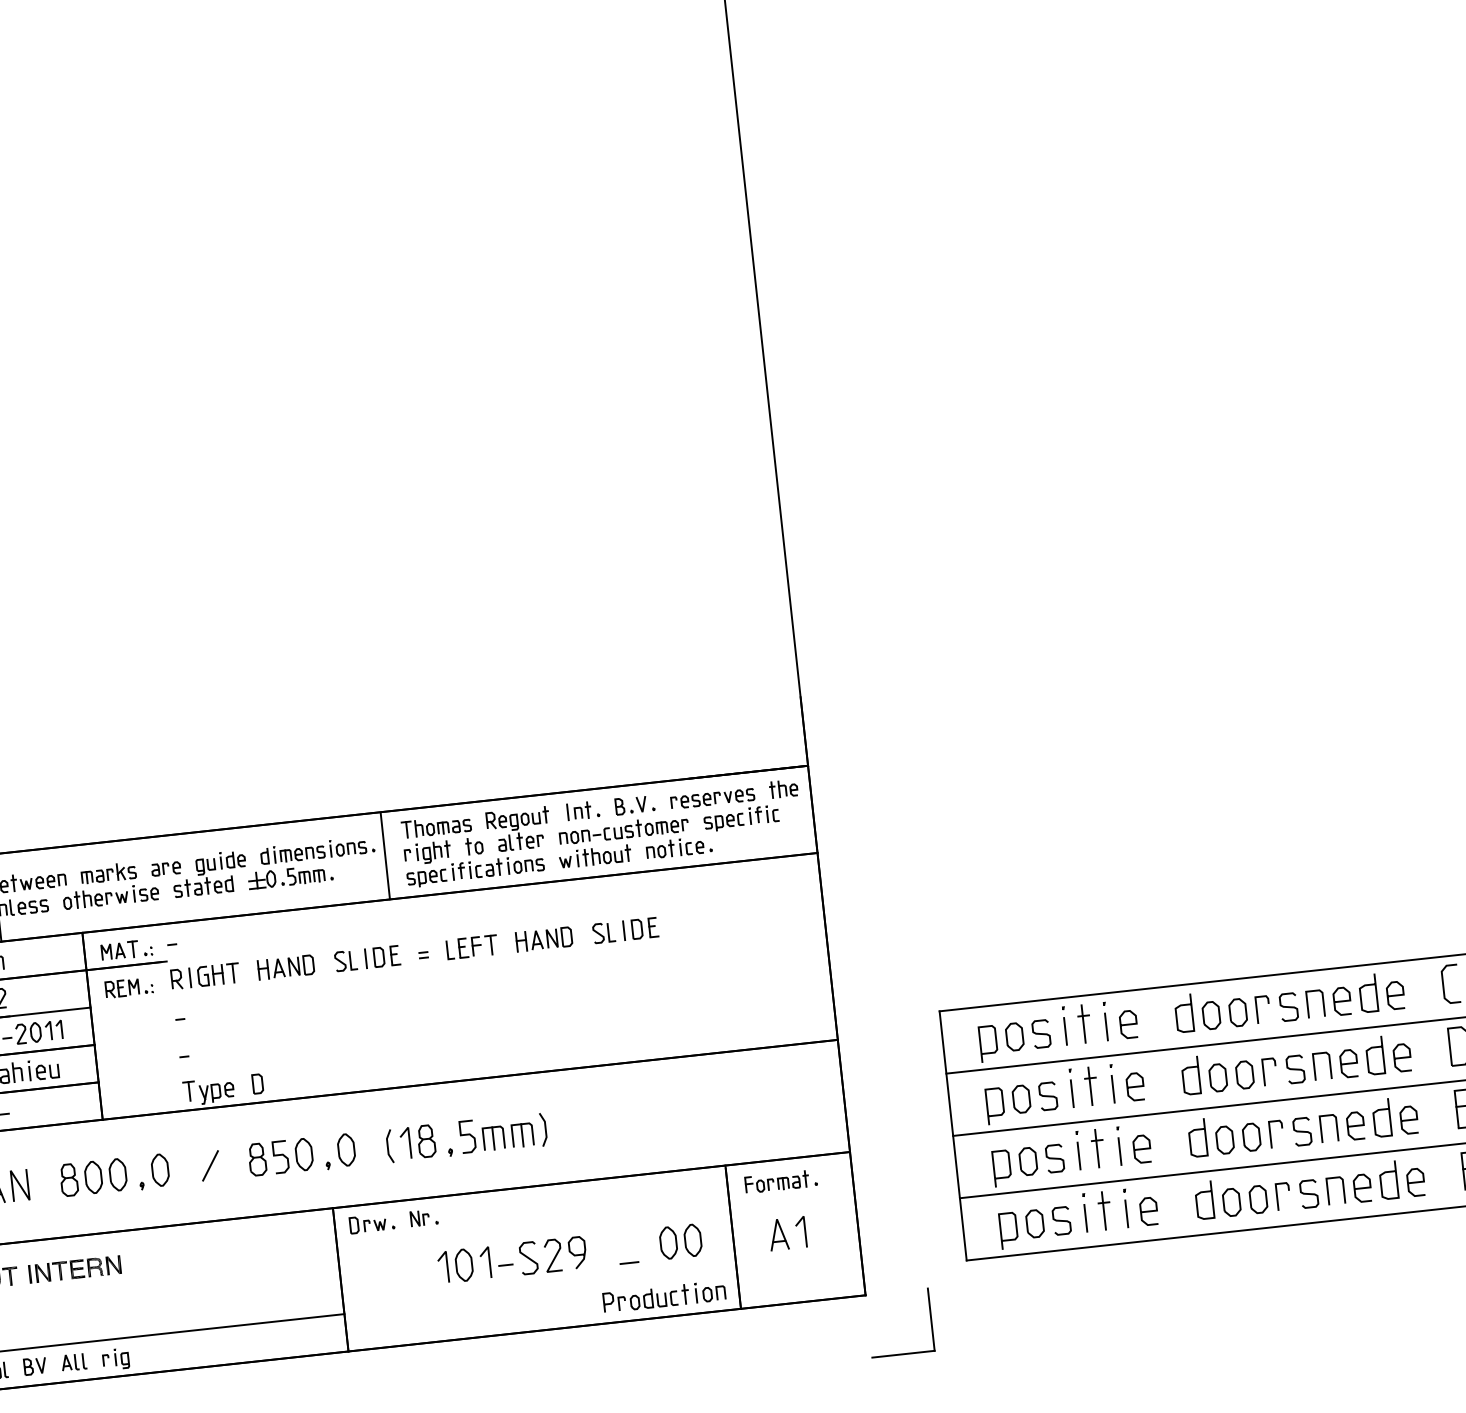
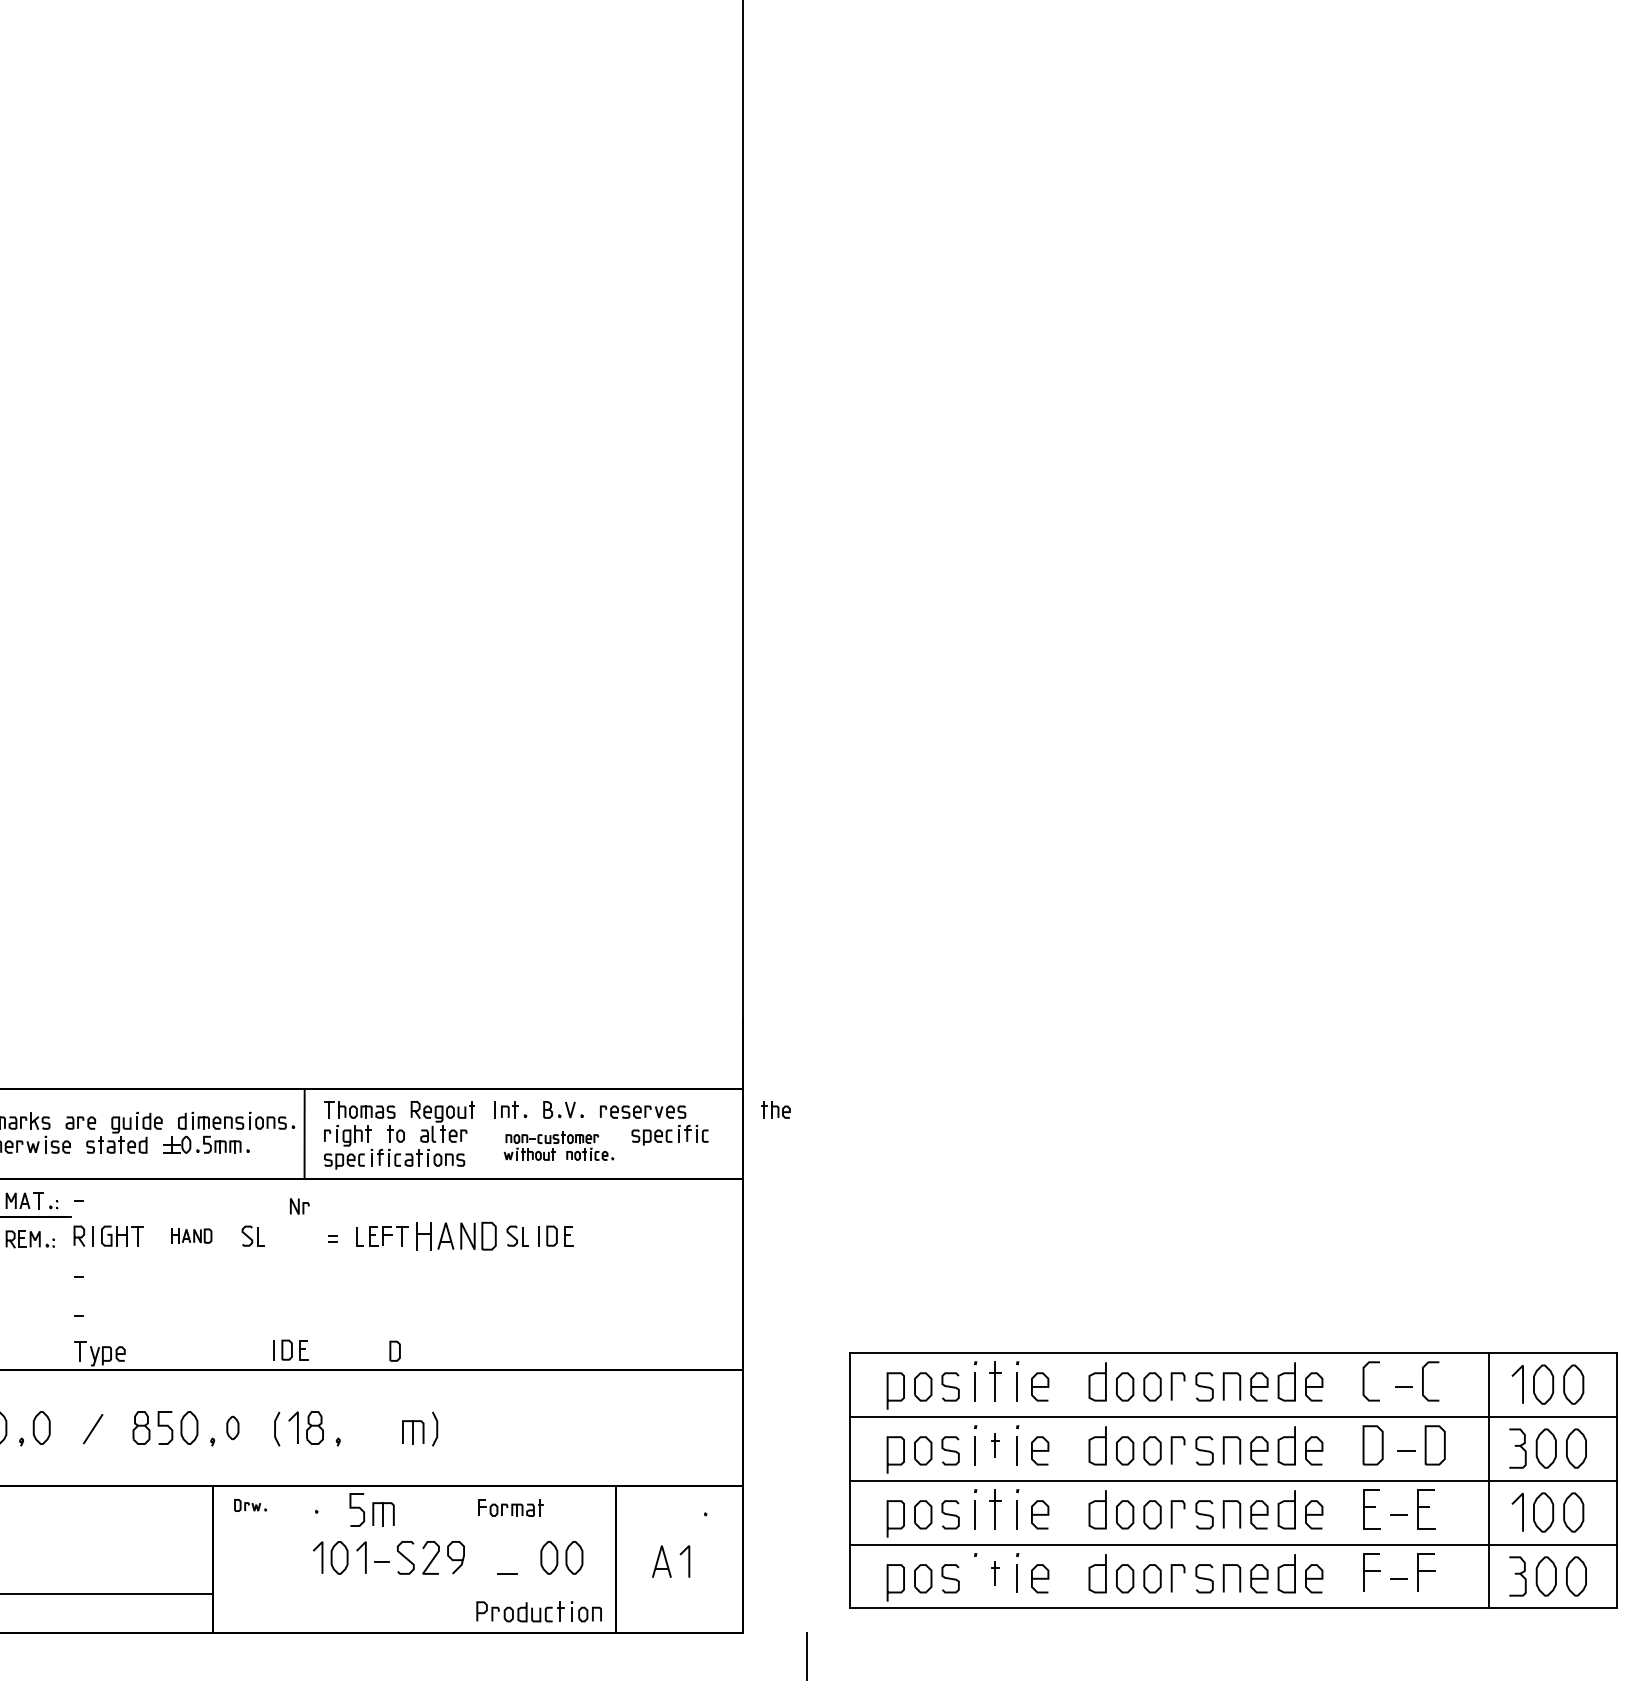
part: (783, 788) -> (775, 1109), moved
part: (633, 840) -> (558, 1145), size x0.7
part: (544, 938) -> (456, 1235), size x1.4
part: (382, 956) -> (290, 1349), moved
part: (285, 966) -> (191, 1235), size x0.7
part: (257, 1083) -> (394, 1350), moved
part: (1091, 1086) -> (995, 1445), size x0.6
part: (481, 1134) -> (371, 1509), moved
part: (346, 1149) -> (232, 1427), size x0.7
part: (776, 1181) -> (510, 1507), moved
part: (1104, 1210) -> (995, 1572), size x0.6
part: (419, 1218) -> (299, 1206), moved
line: (1085, 1218) -> (975, 1578), removed
part: (371, 1223) -> (250, 1505), size x0.7

